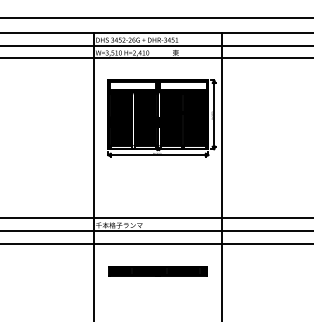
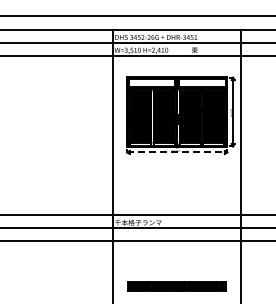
line: (158, 155) -> (177, 152), solid -> dashed
part: (157, 271) -> (176, 286), moved

